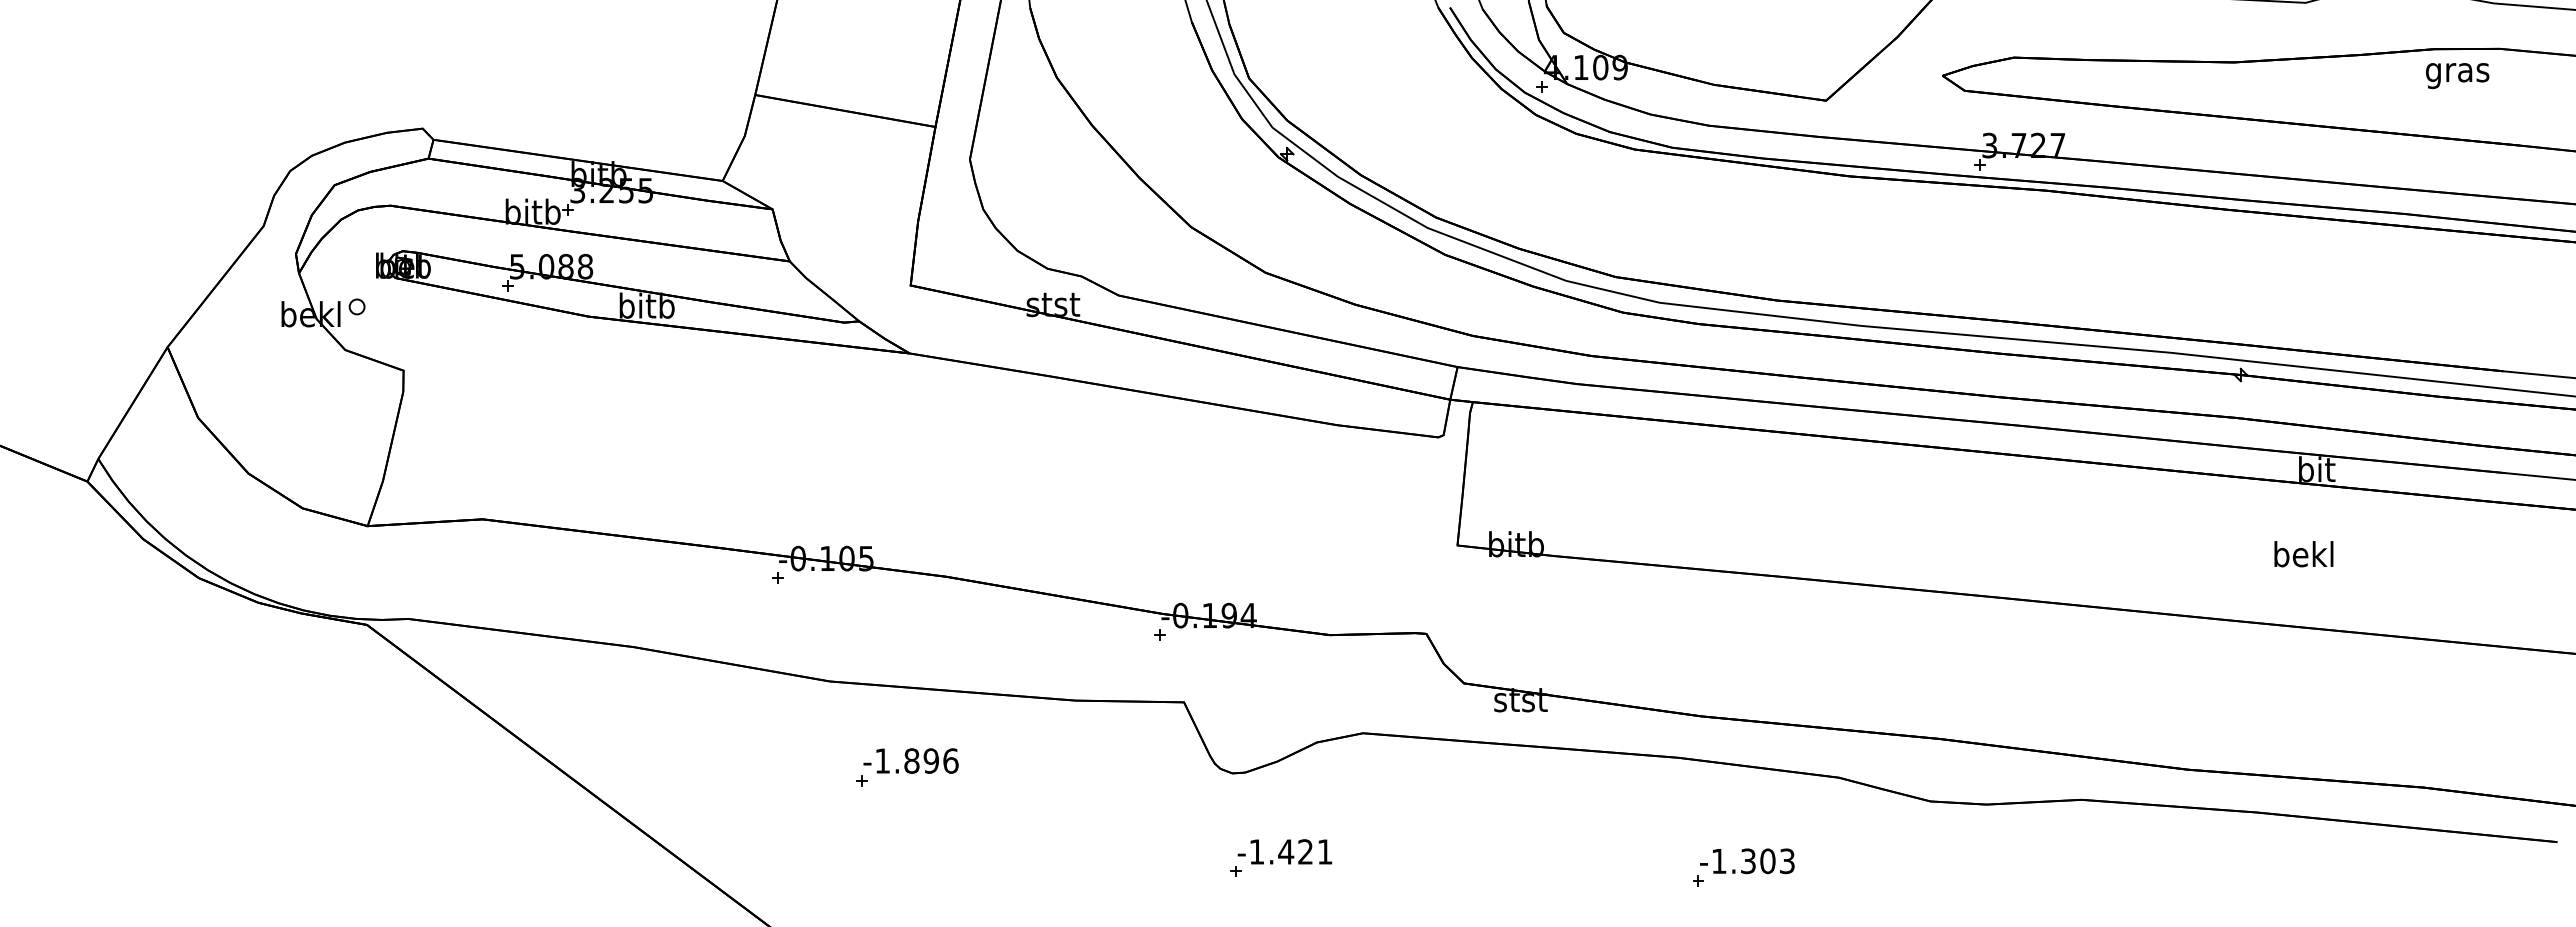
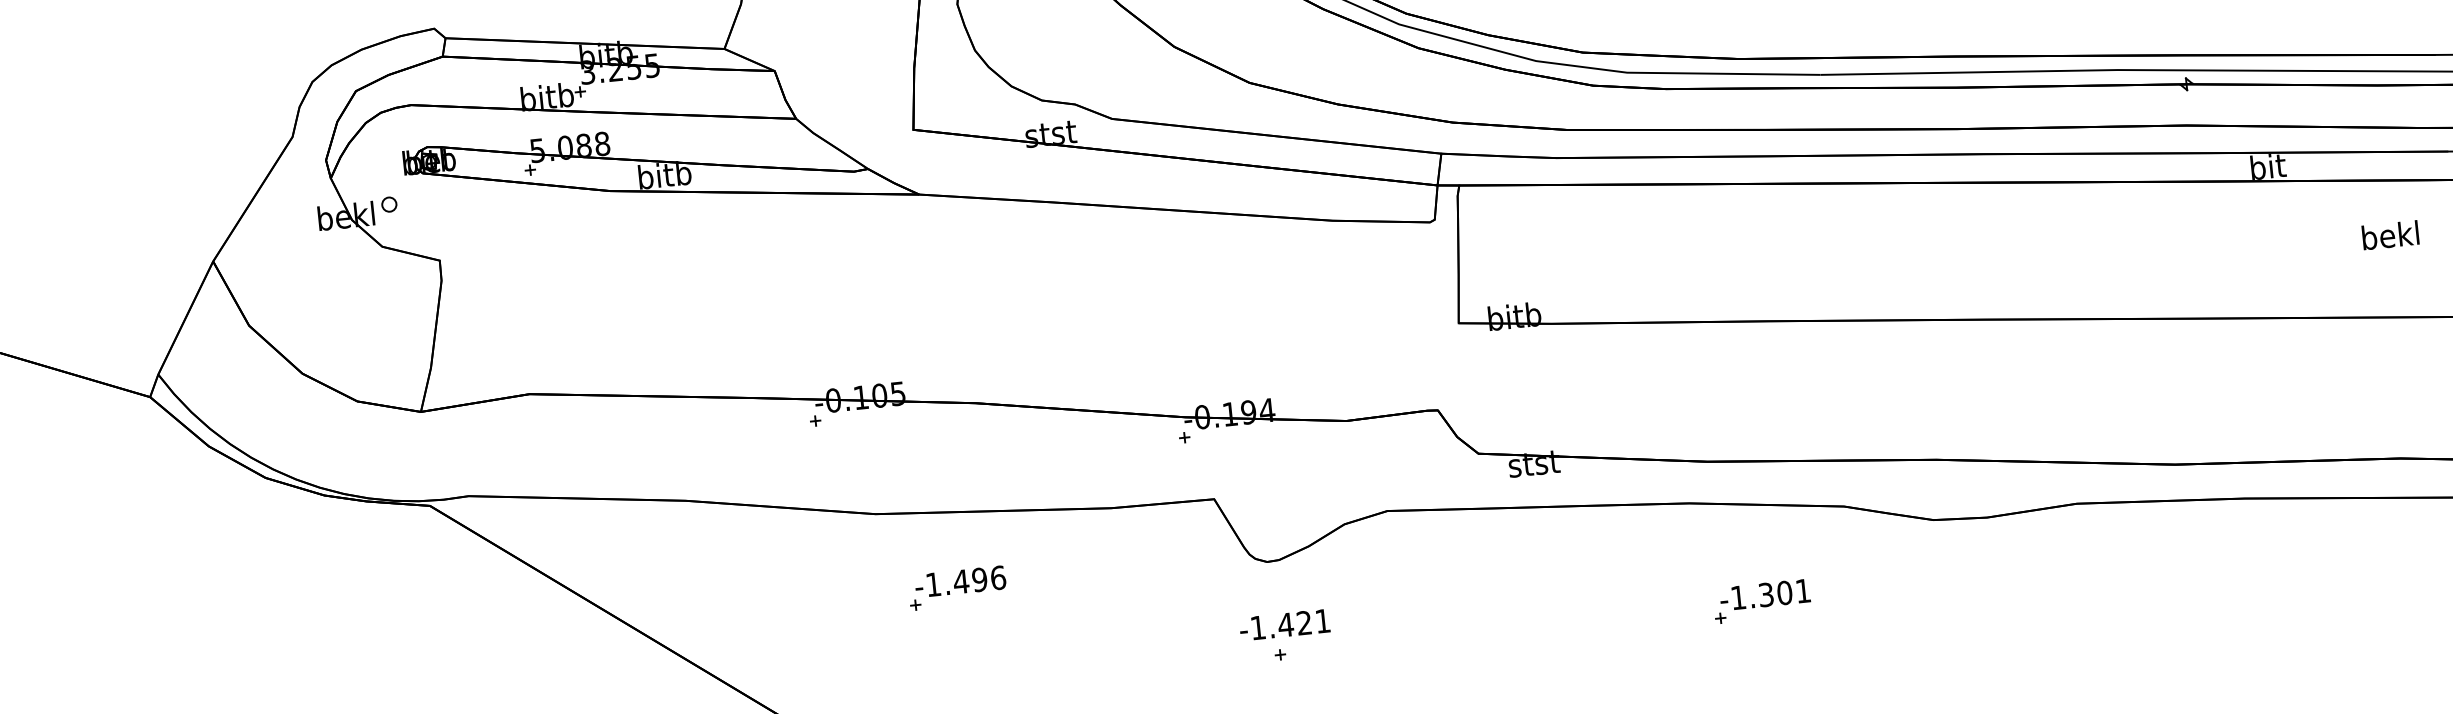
text: (2303, 554) -> (2390, 235), moved
text: (911, 760) -> (960, 581), -1.896 -> -1.496
text: (1284, 851) -> (1284, 624), moved
text: (1787, 861) -> (1803, 591), -1.303 -> -1.301

